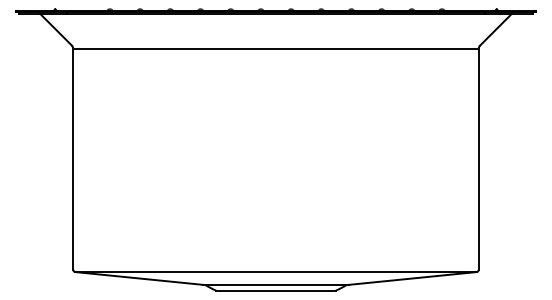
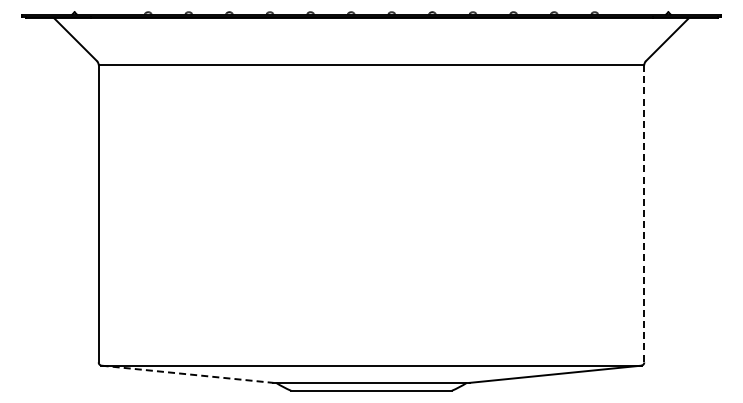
line: (478, 158) -> (644, 213), solid -> dashed
line: (139, 278) -> (188, 374), solid -> dashed

